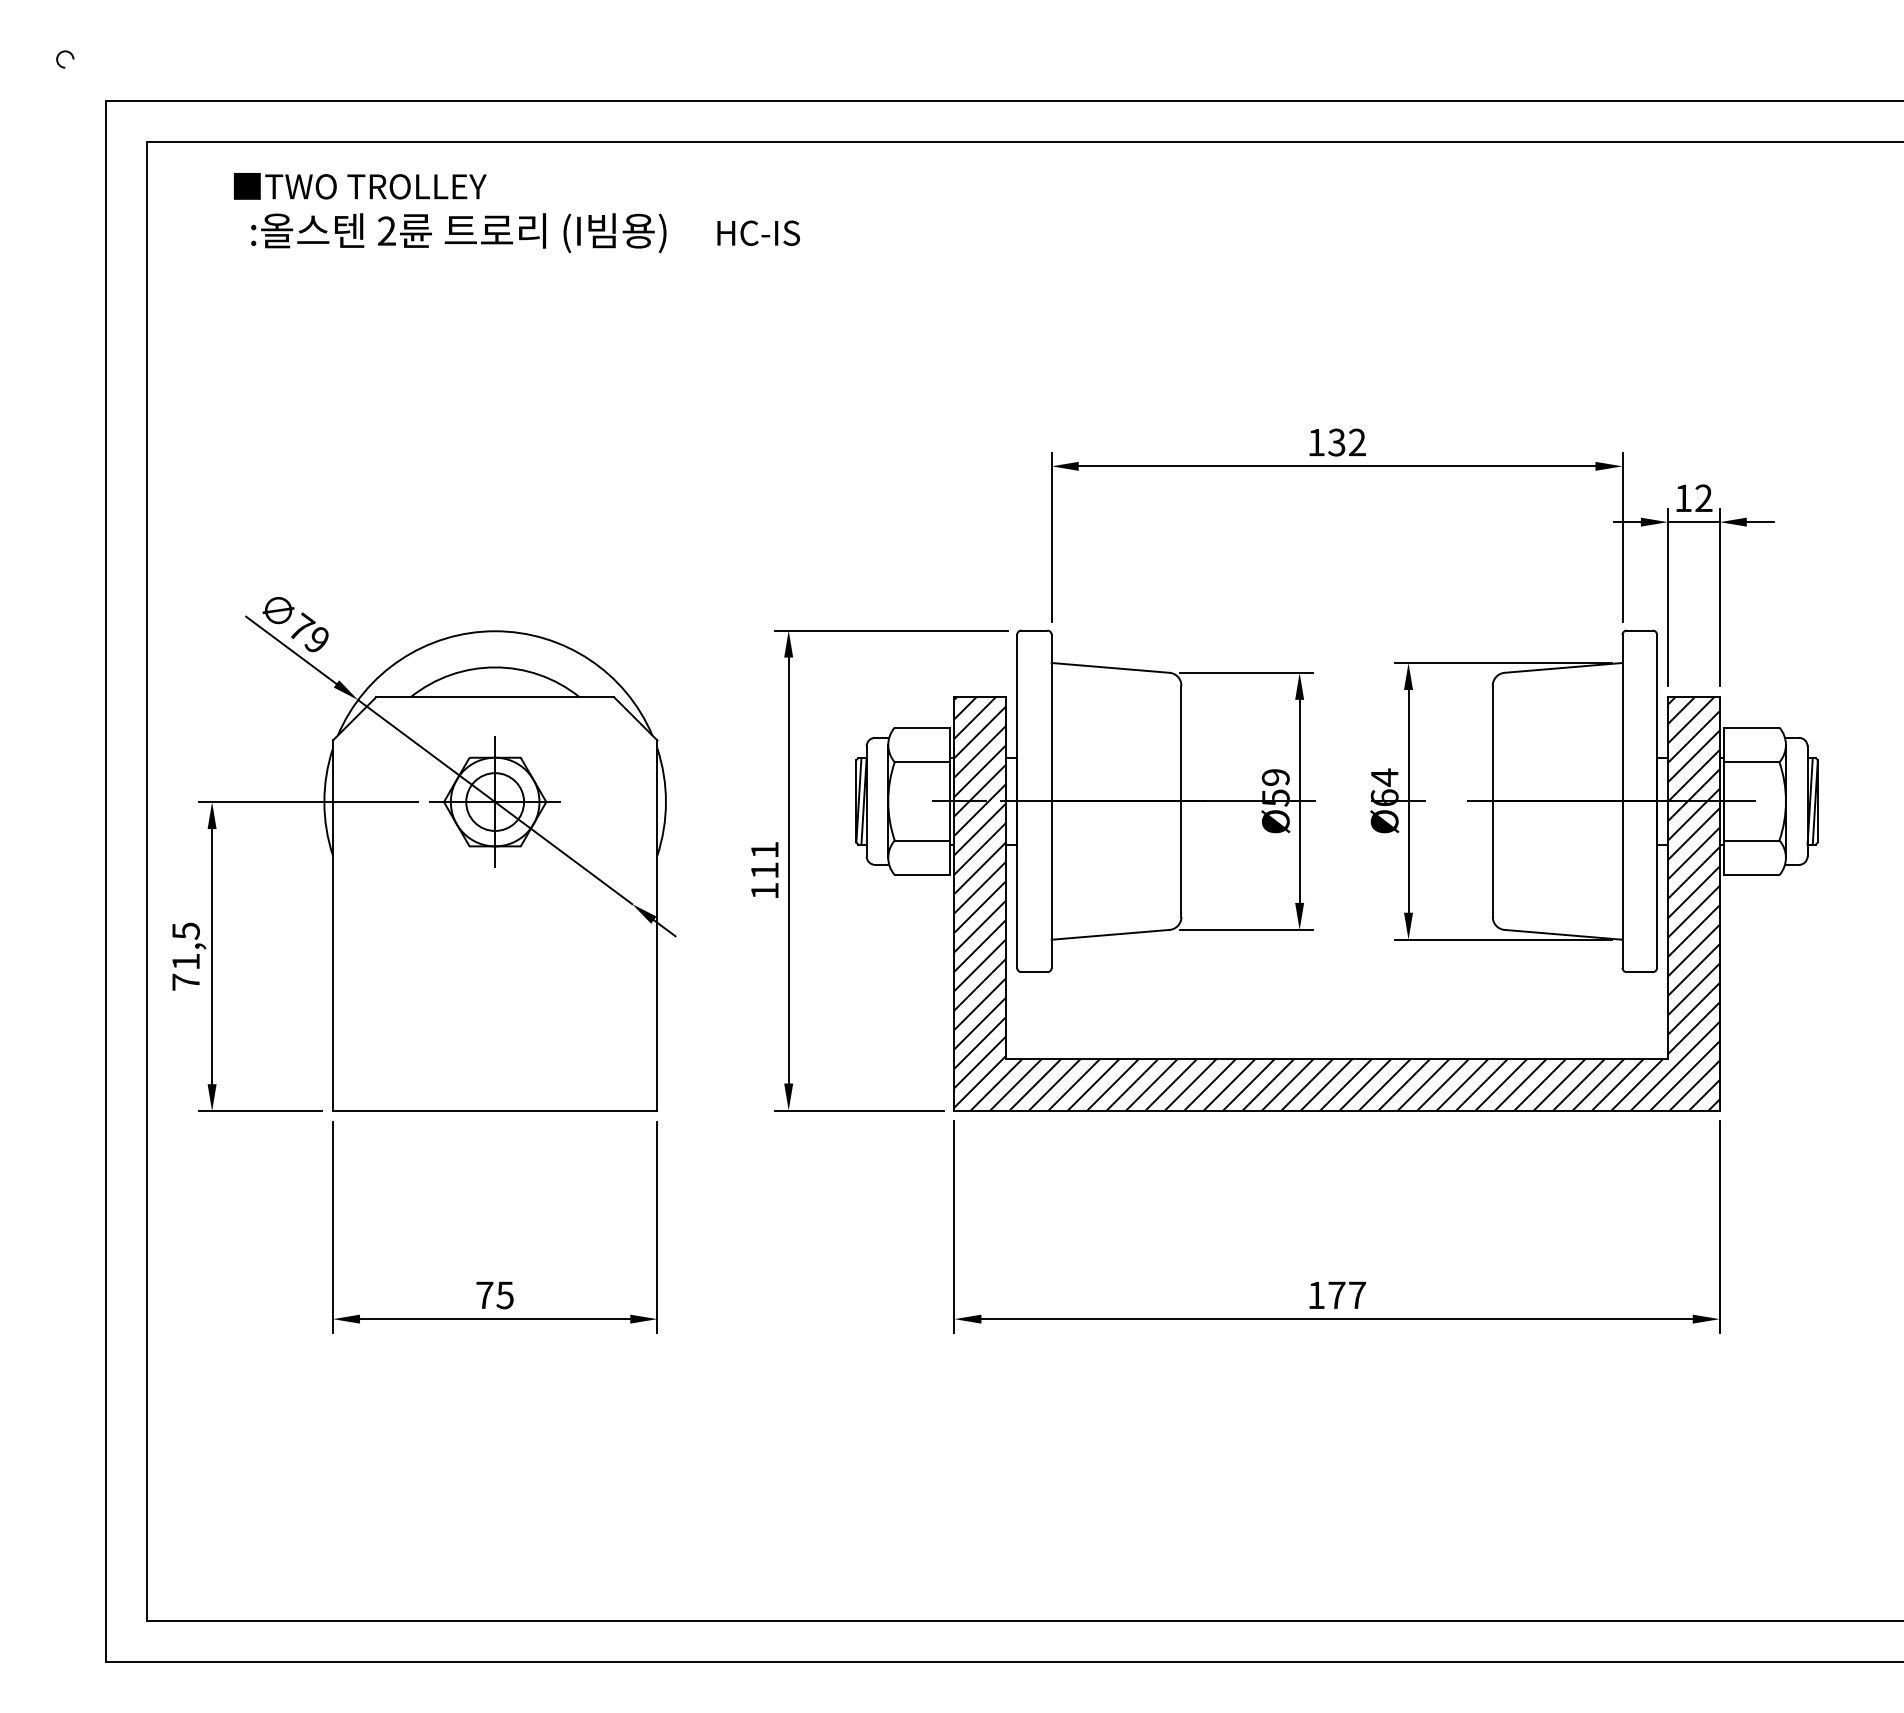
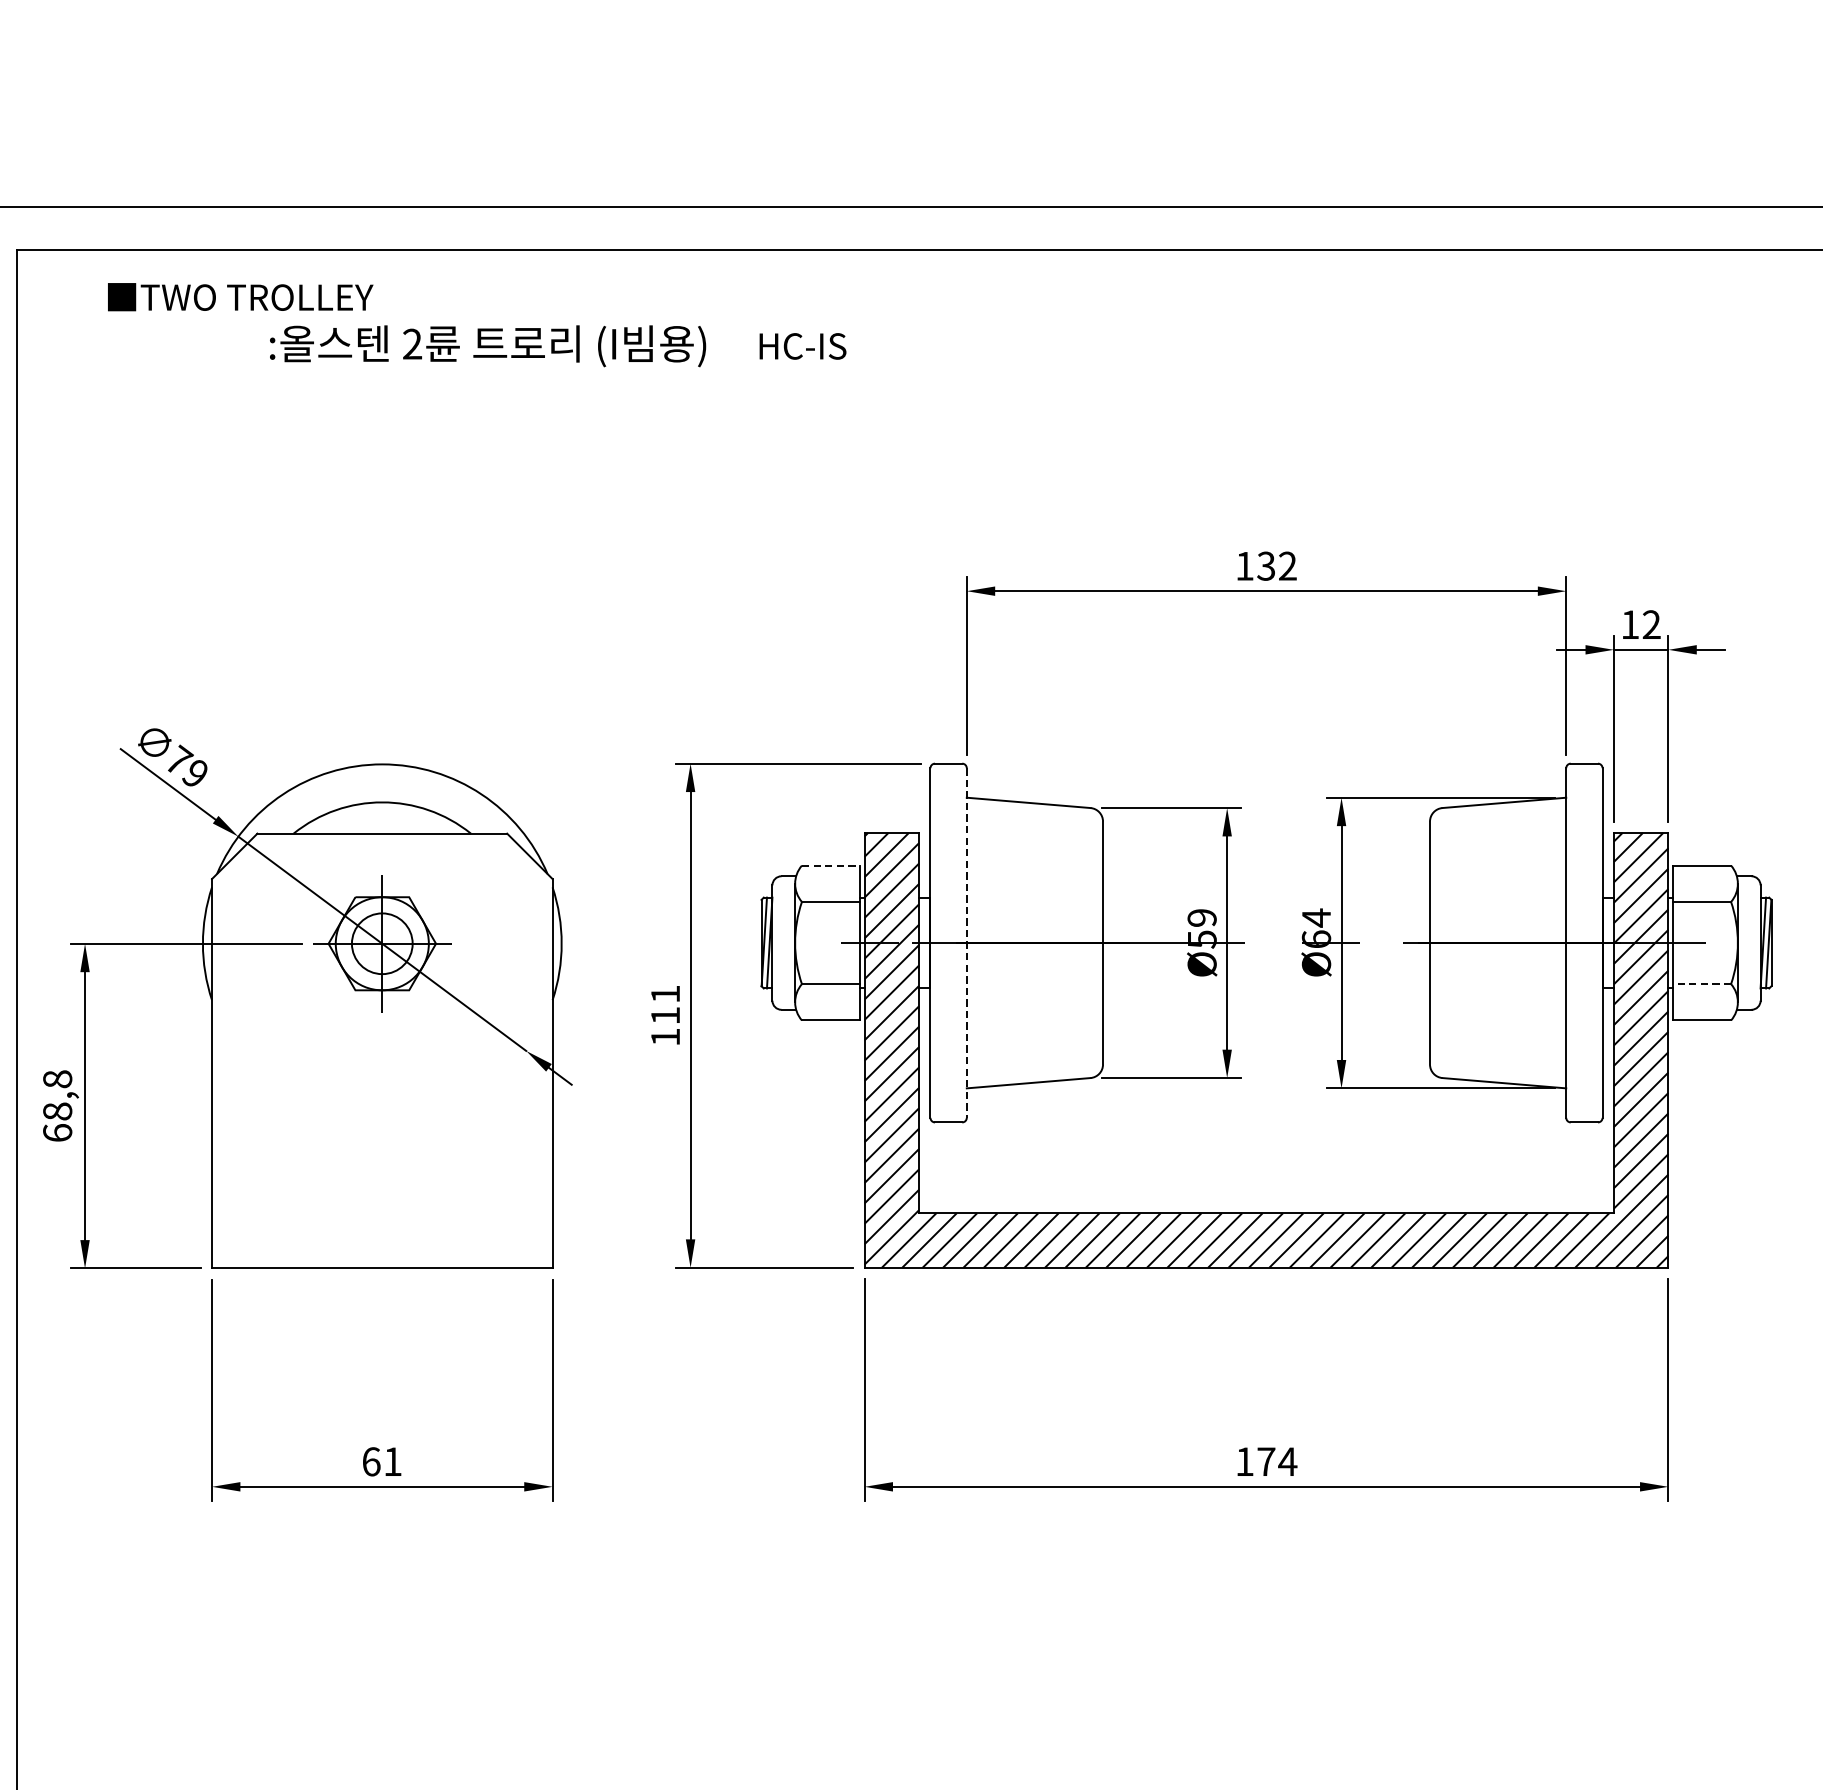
text: (525, 233) -> (558, 346), moved
line: (922, 727) -> (831, 865), solid -> dashed
line: (1051, 801) -> (966, 943), solid -> dashed
line: (1751, 840) -> (1701, 984), solid -> dashed
text: (185, 956) -> (57, 1105), 71,5 -> 68,8
text: (1357, 1294) -> (1287, 1460), 177 -> 174
text: (494, 1295) -> (381, 1461), 75 -> 61

